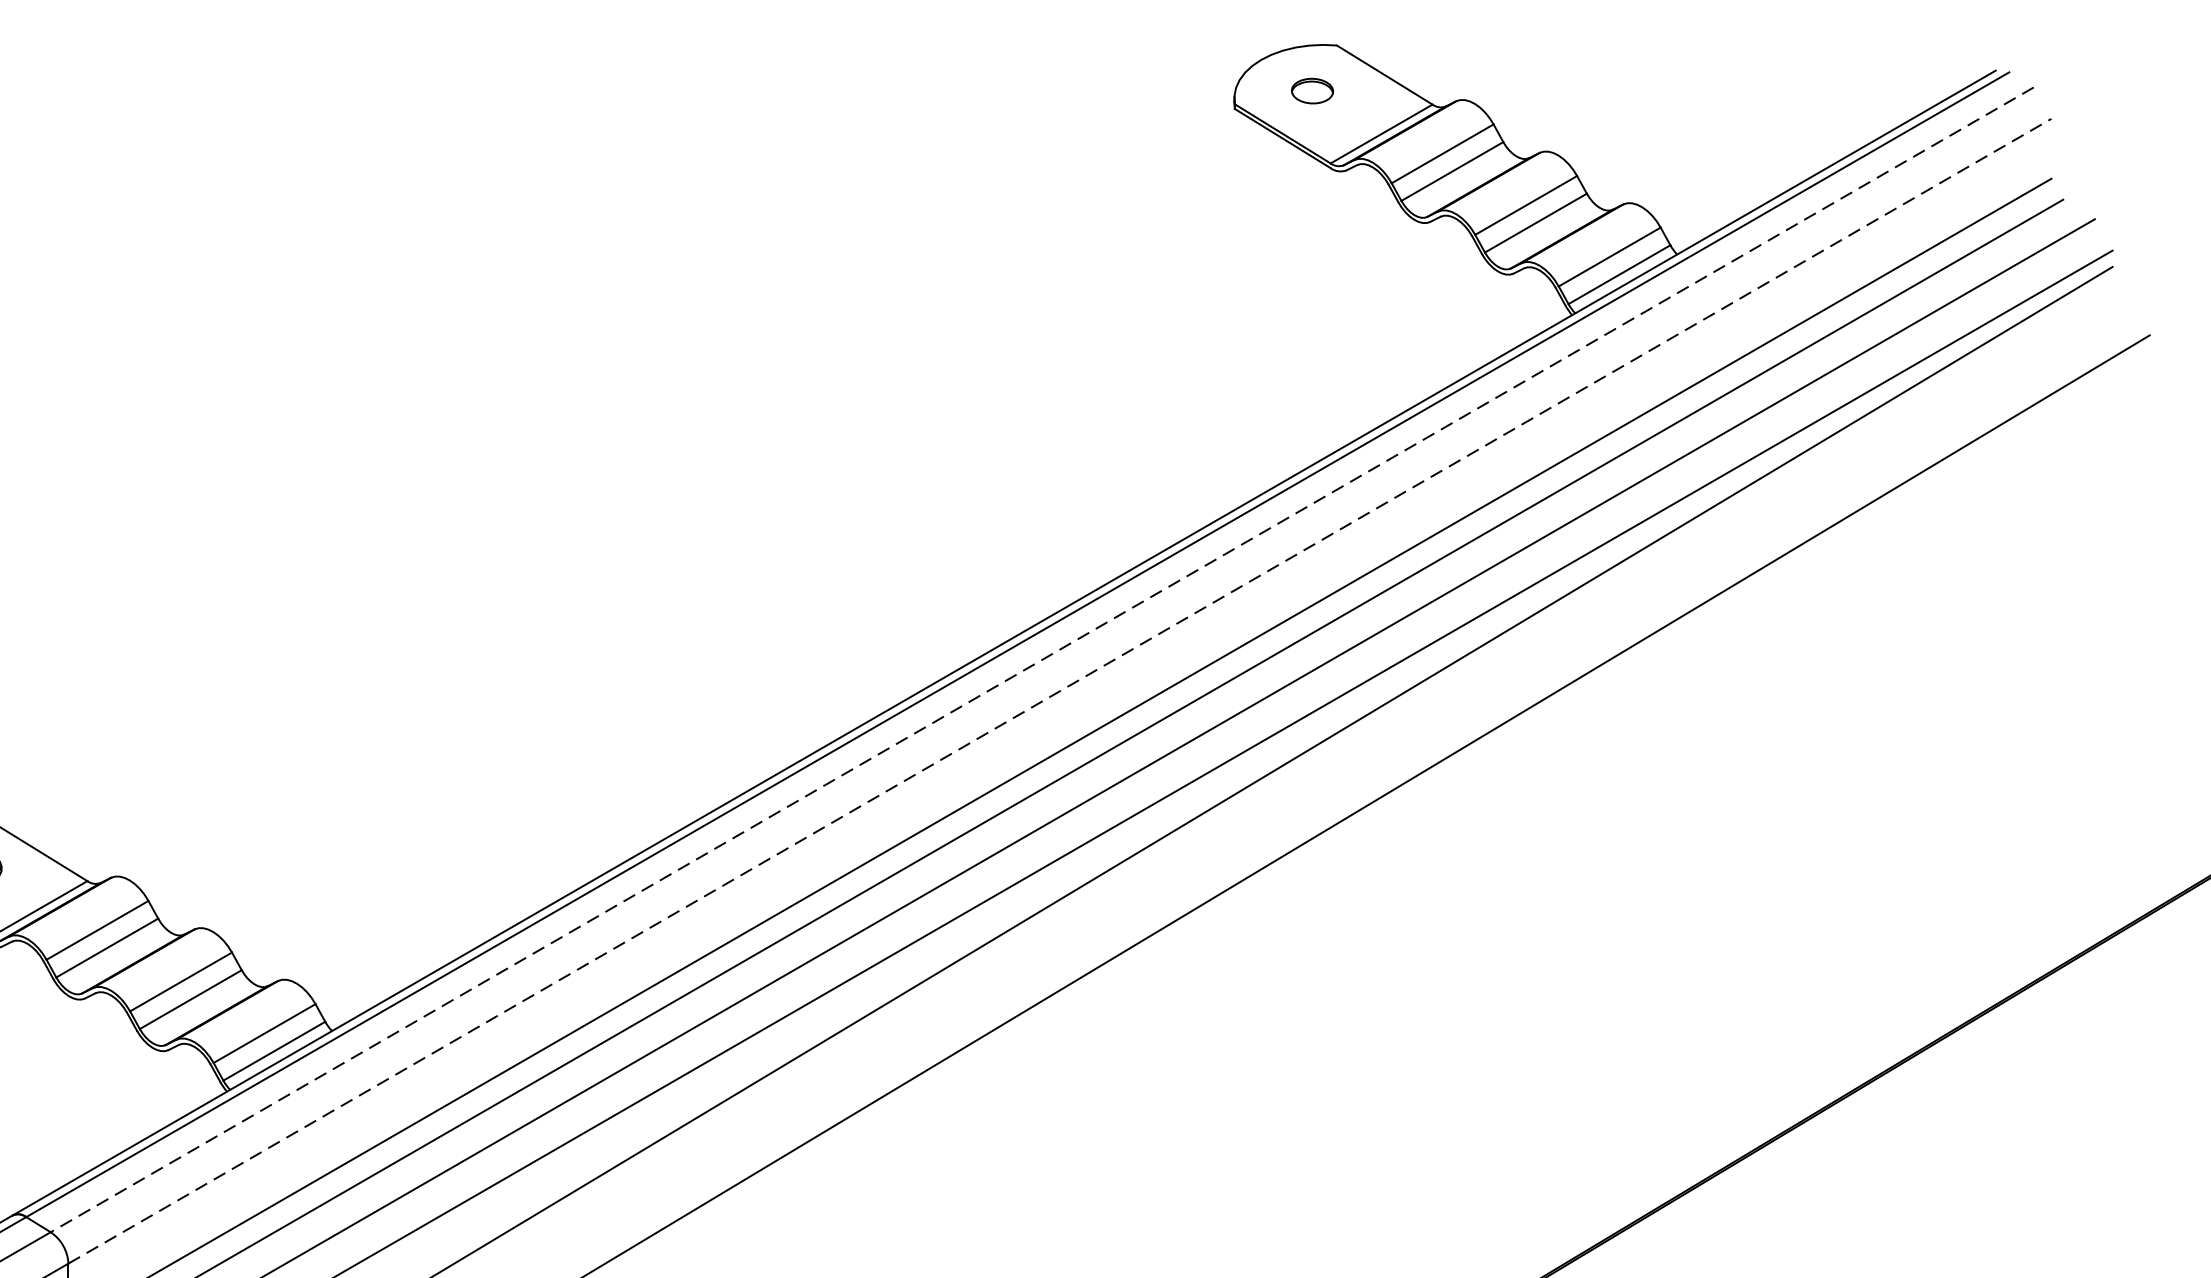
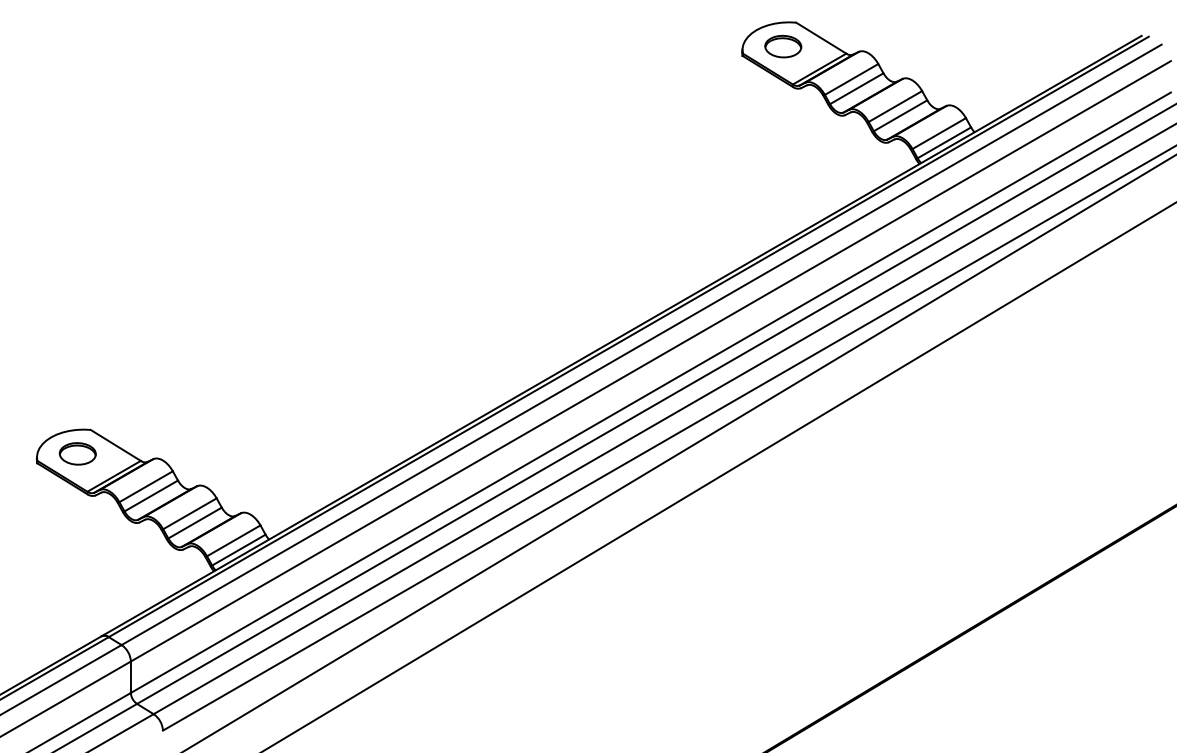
part: (1312, 90) -> (783, 46), size x1.67
line: (1041, 661) -> (641, 345), dashed -> solid
line: (1061, 691) -> (651, 361), dashed -> solid

